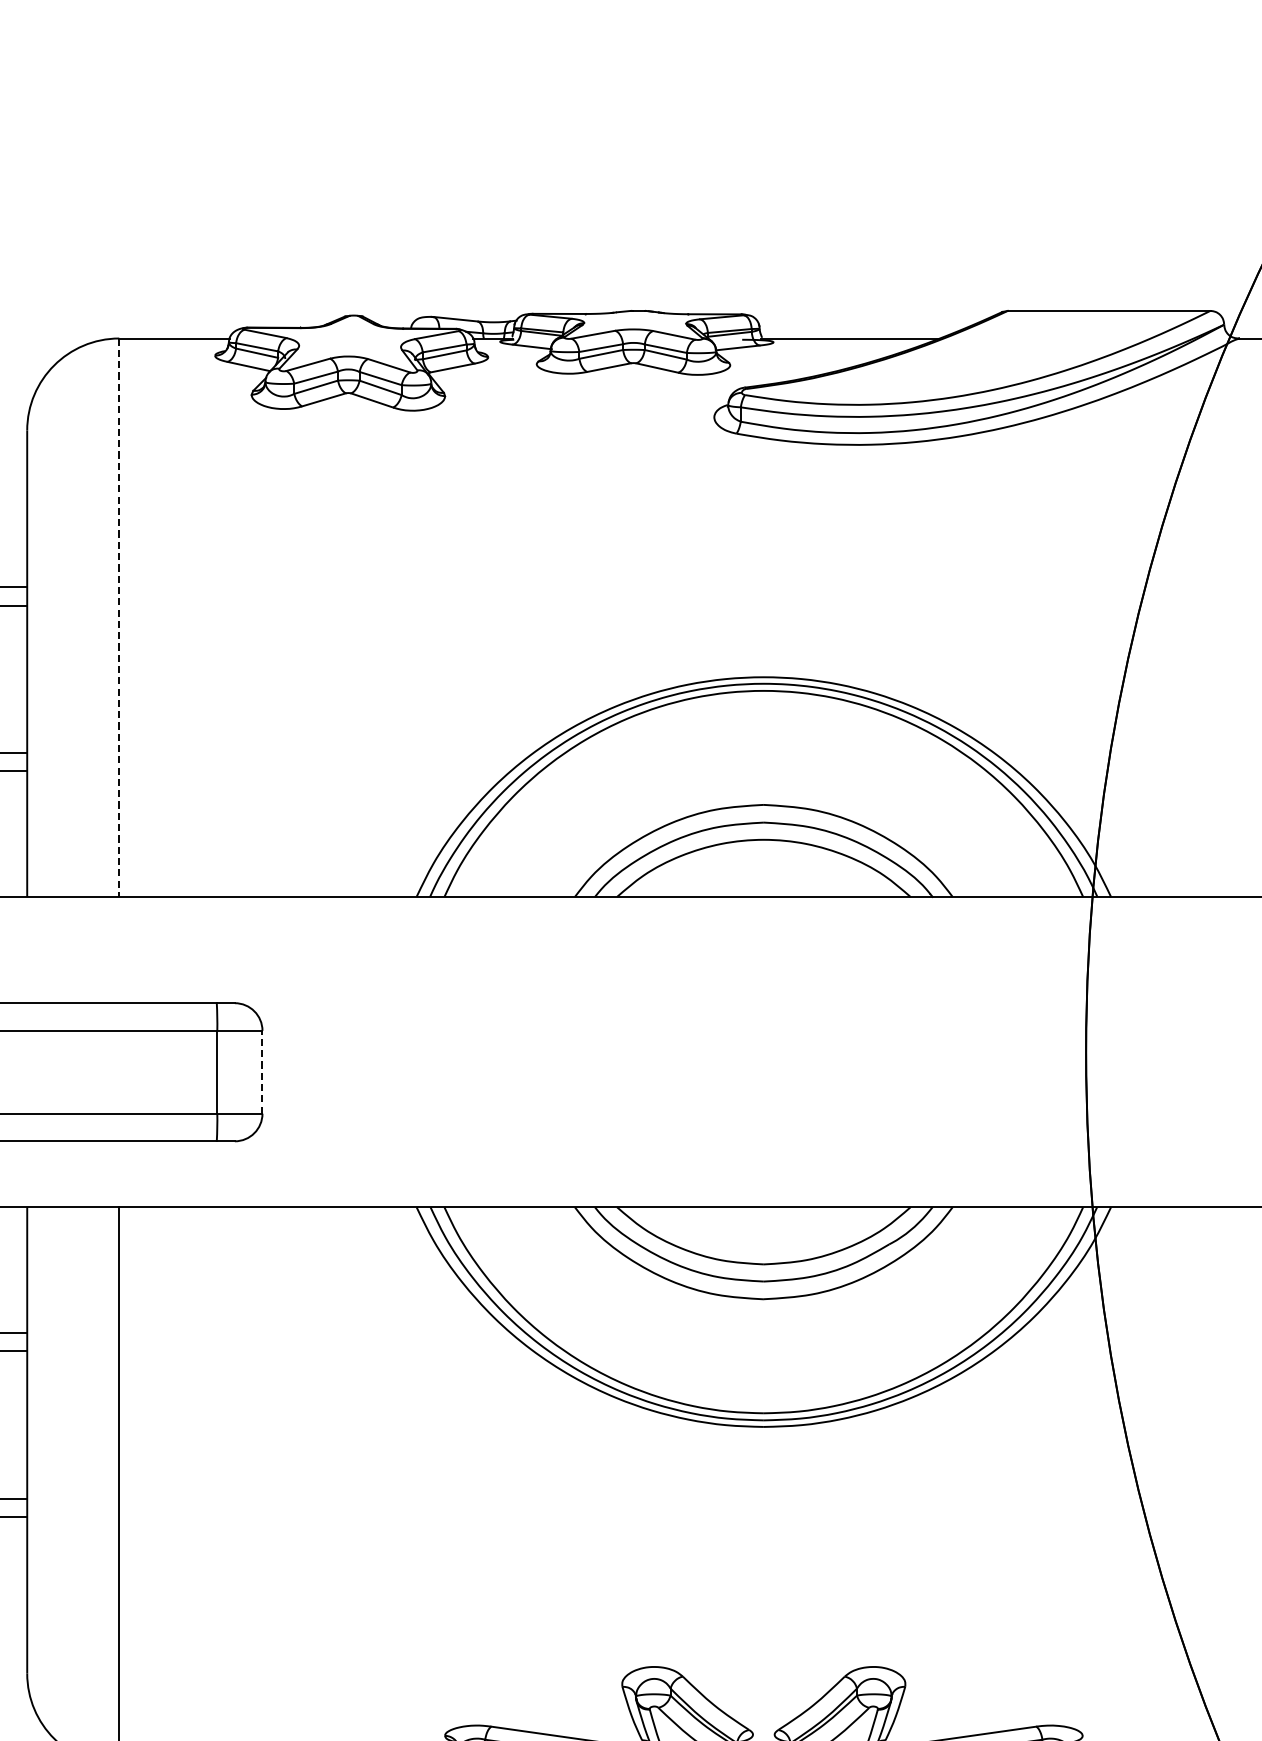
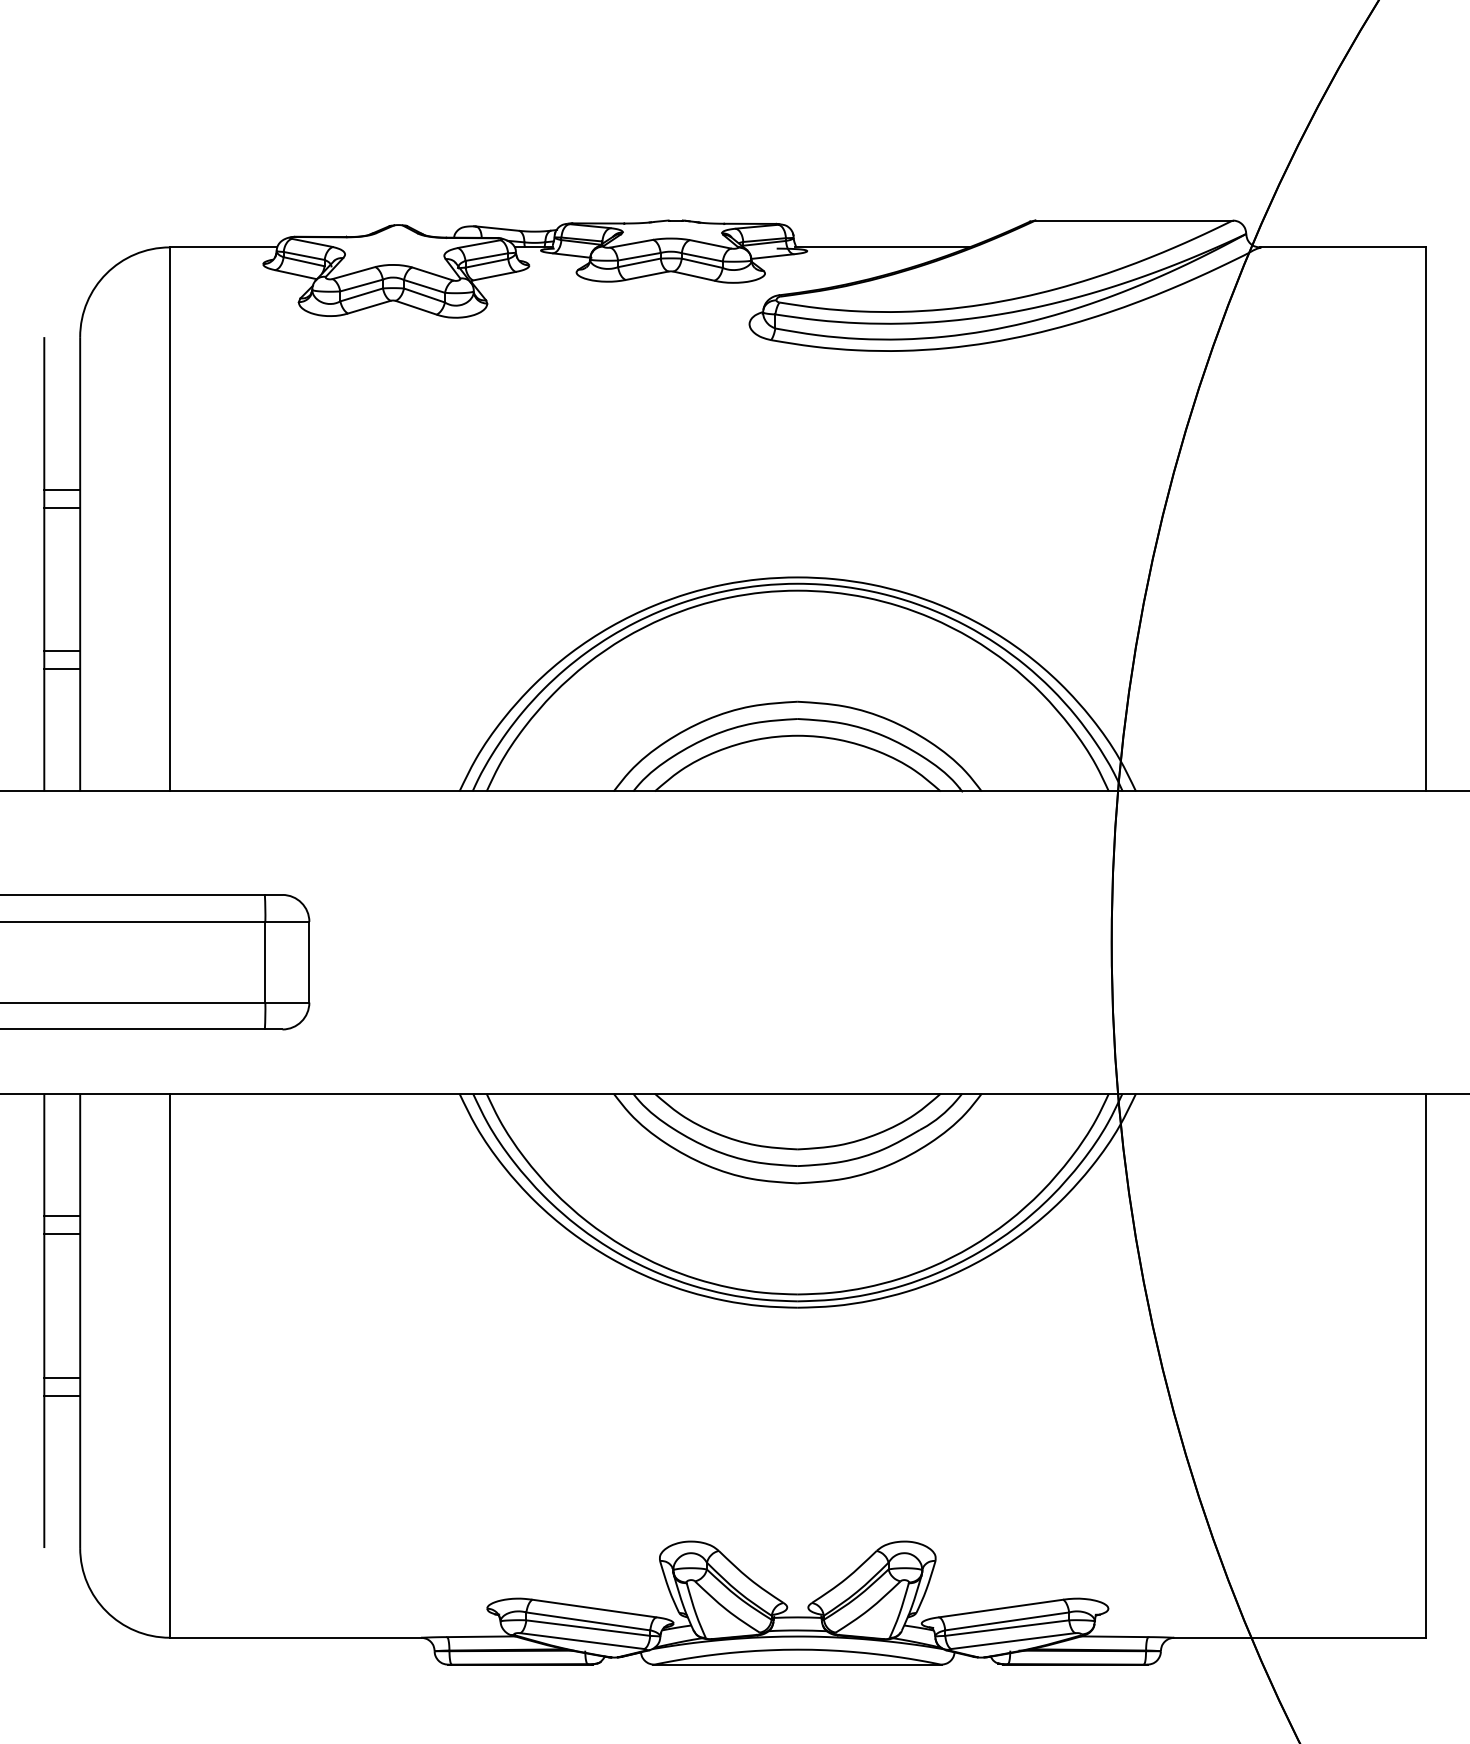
line: (118, 617) -> (169, 519), dashed -> solid
line: (262, 1071) -> (309, 961), dashed -> solid

